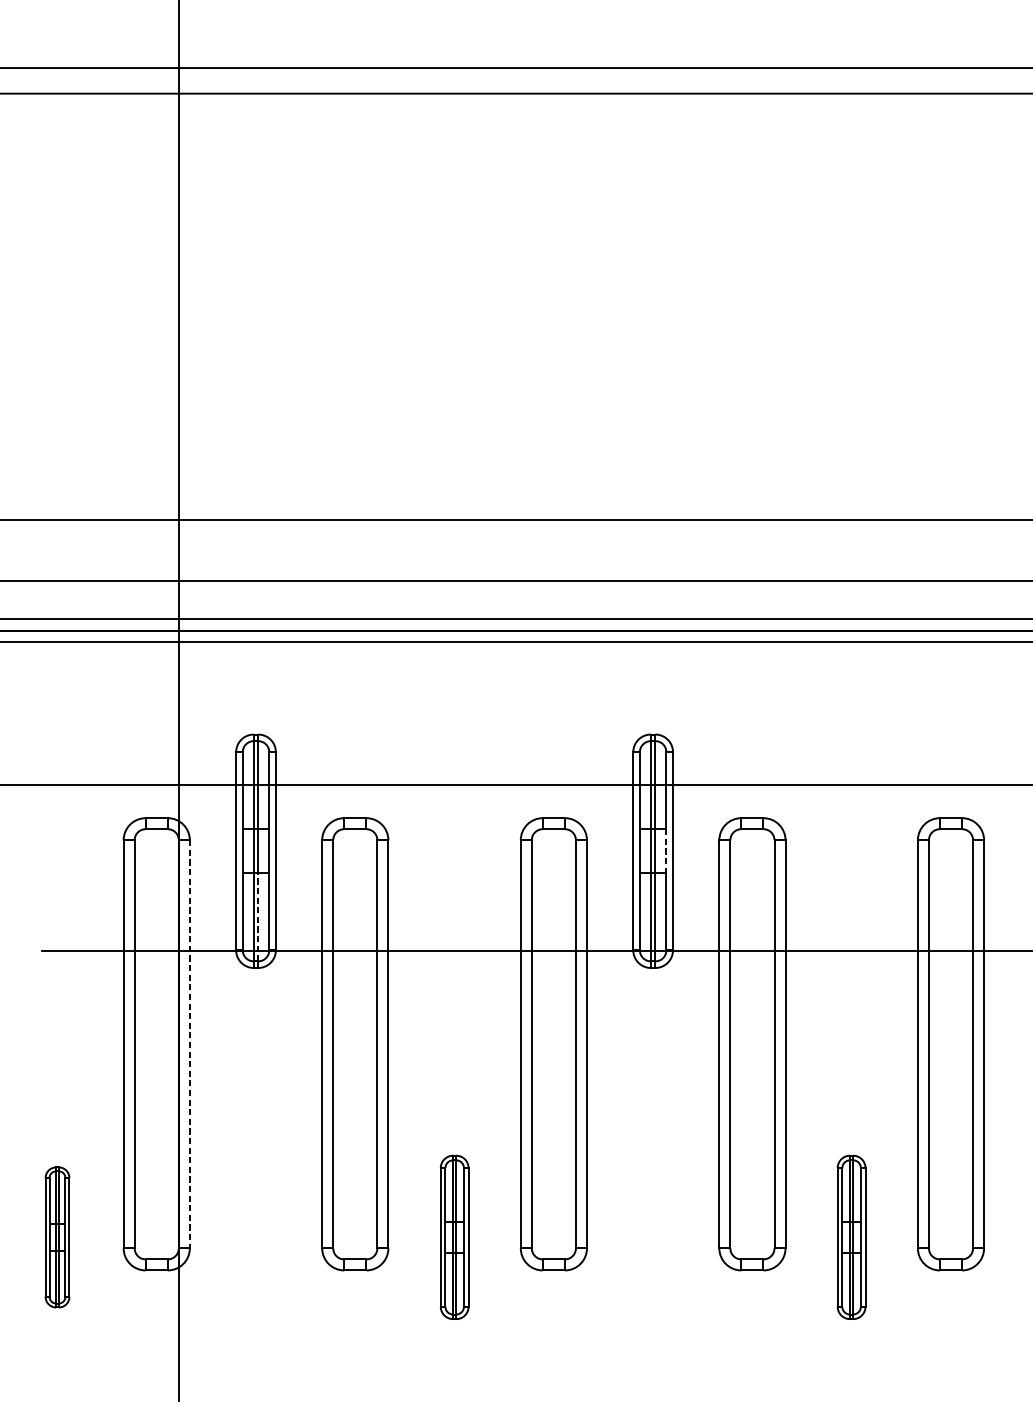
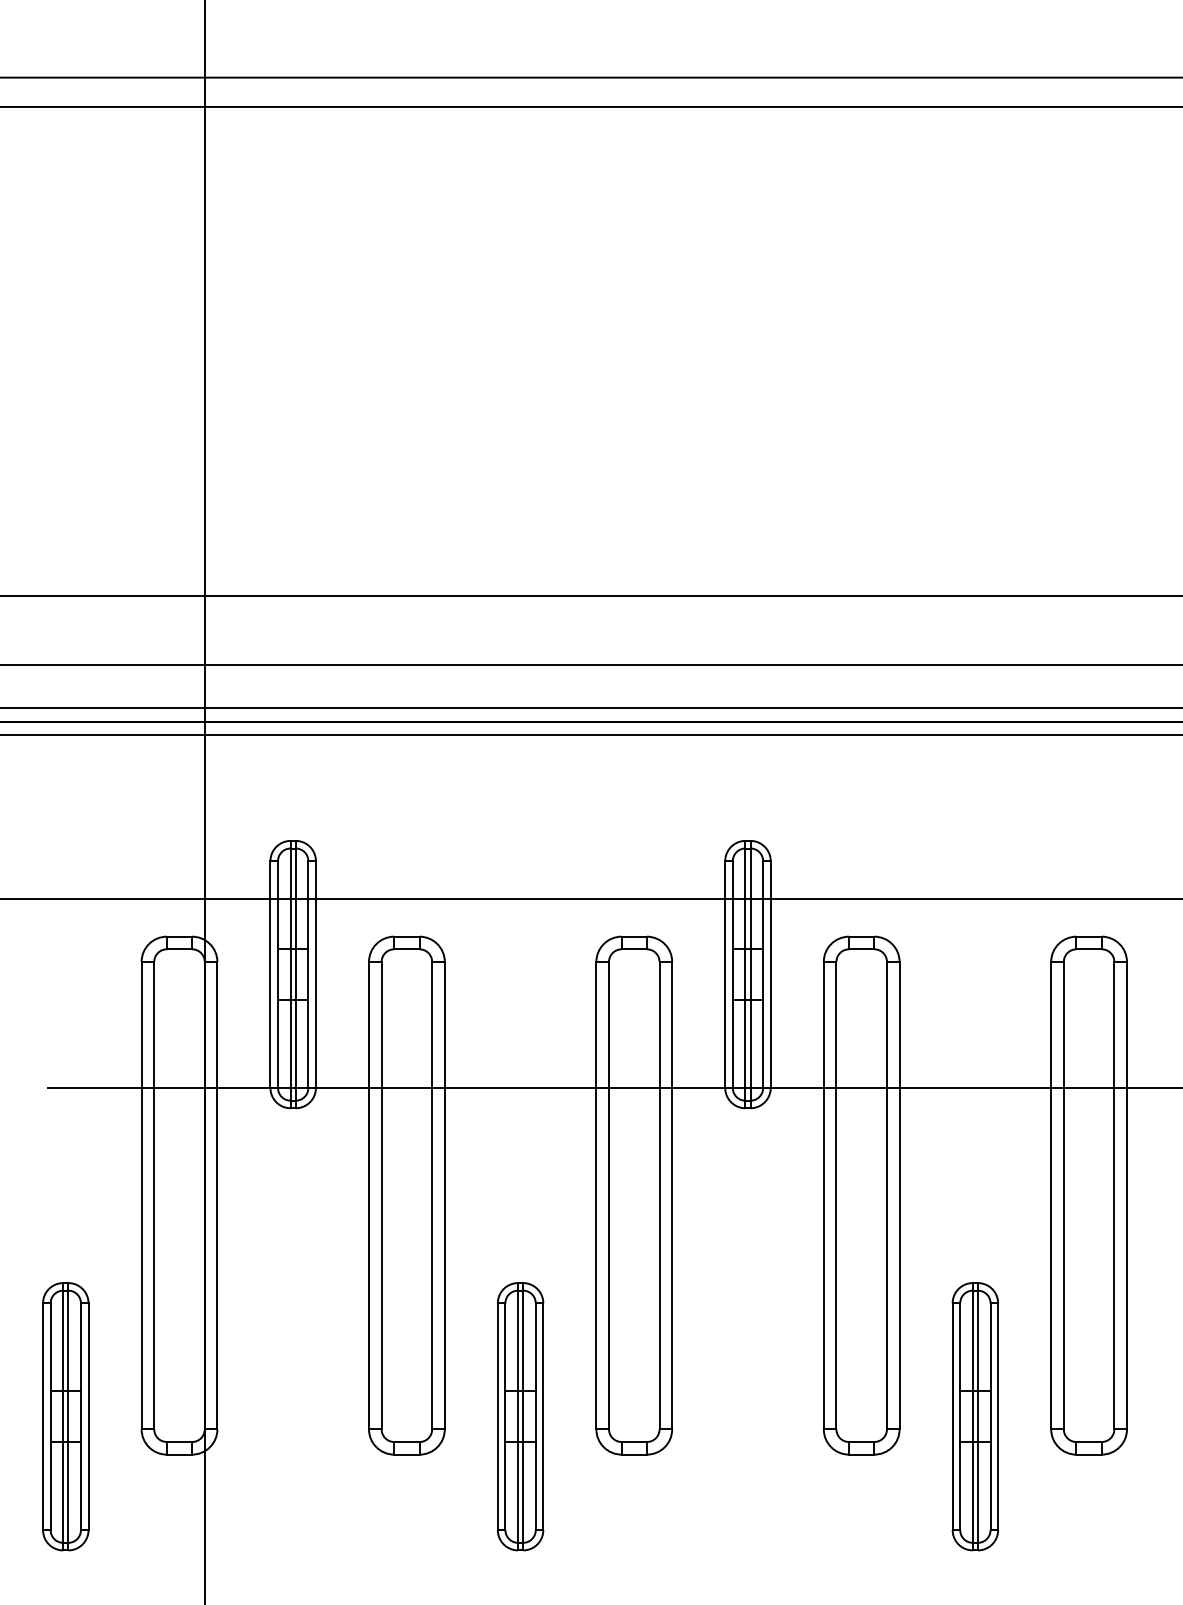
line: (666, 852) -> (763, 975), dashed -> solid
line: (258, 916) -> (295, 1049), dashed -> solid
line: (189, 1044) -> (217, 1195), dashed -> solid
part: (57, 1237) -> (65, 1416), size x1.67
part: (454, 1237) -> (520, 1416), size x1.43
part: (850, 1237) -> (974, 1416), size x1.43

